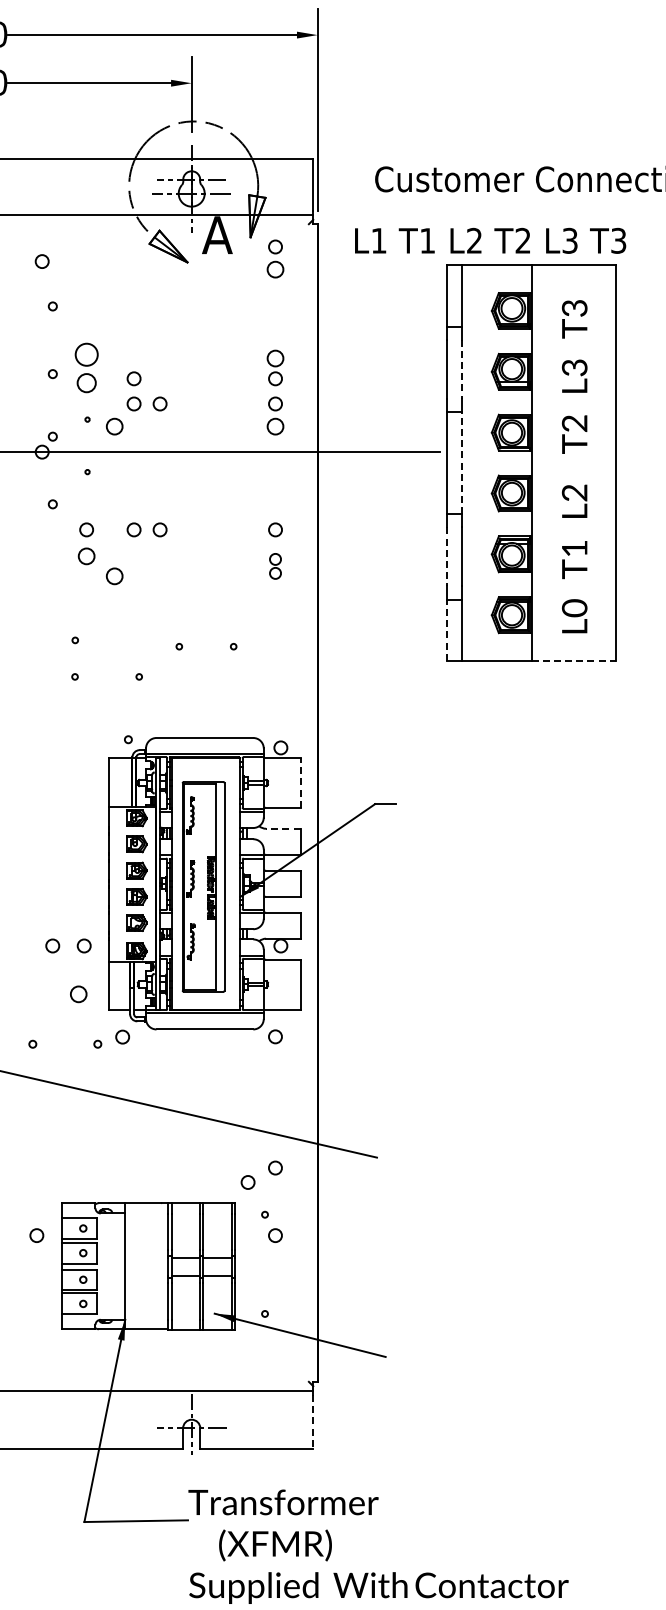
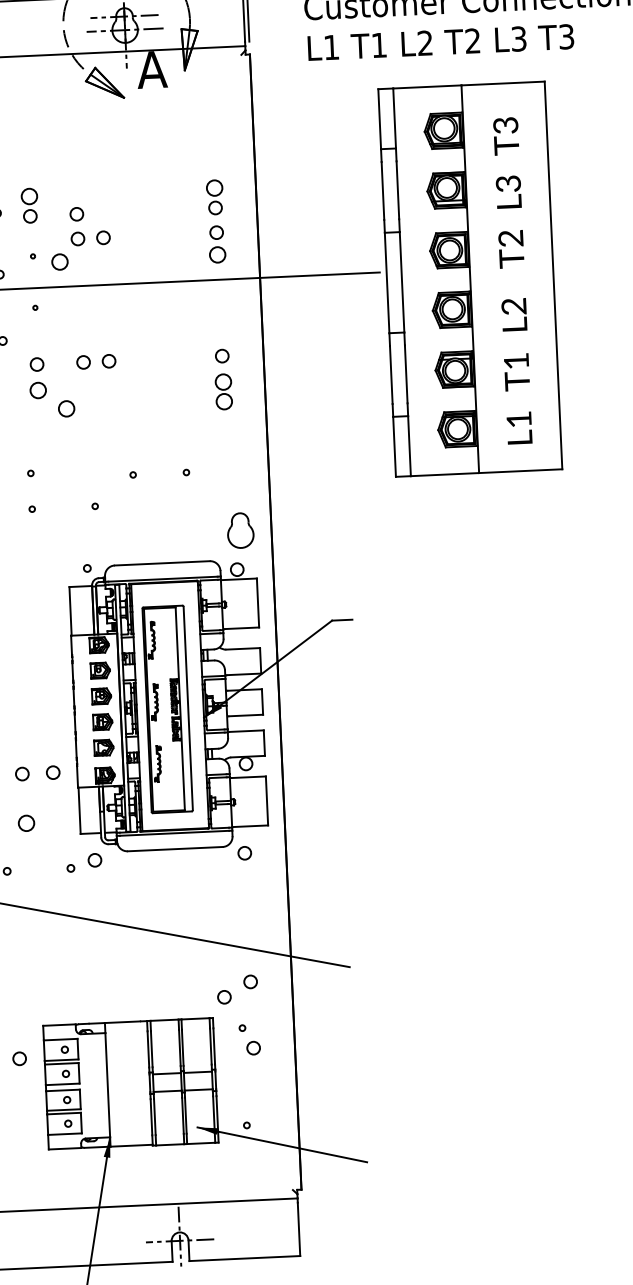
text: (490, 240) -> (440, 42), moved
part: (275, 258) -> (210, 90), removed
part: (86, 367) -> (29, 205), size x0.71
line: (461, 369) -> (397, 190), dashed -> solid
line: (461, 462) -> (401, 281), dashed -> solid
line: (446, 556) -> (391, 374), dashed -> solid
part: (275, 566) -> (223, 392), size x1.43
text: (574, 608) -> (518, 419), L0 -> L1
line: (446, 630) -> (394, 447), dashed -> solid
line: (574, 660) -> (521, 470), dashed -> solid
part: (285, 707) -> (239, 529), added
line: (300, 782) -> (258, 602), dashed -> solid
line: (282, 828) -> (242, 648), dashed -> solid
circle: (78, 994) -> (26, 823), moved
line: (313, 1422) -> (299, 1229), dashed -> solid

